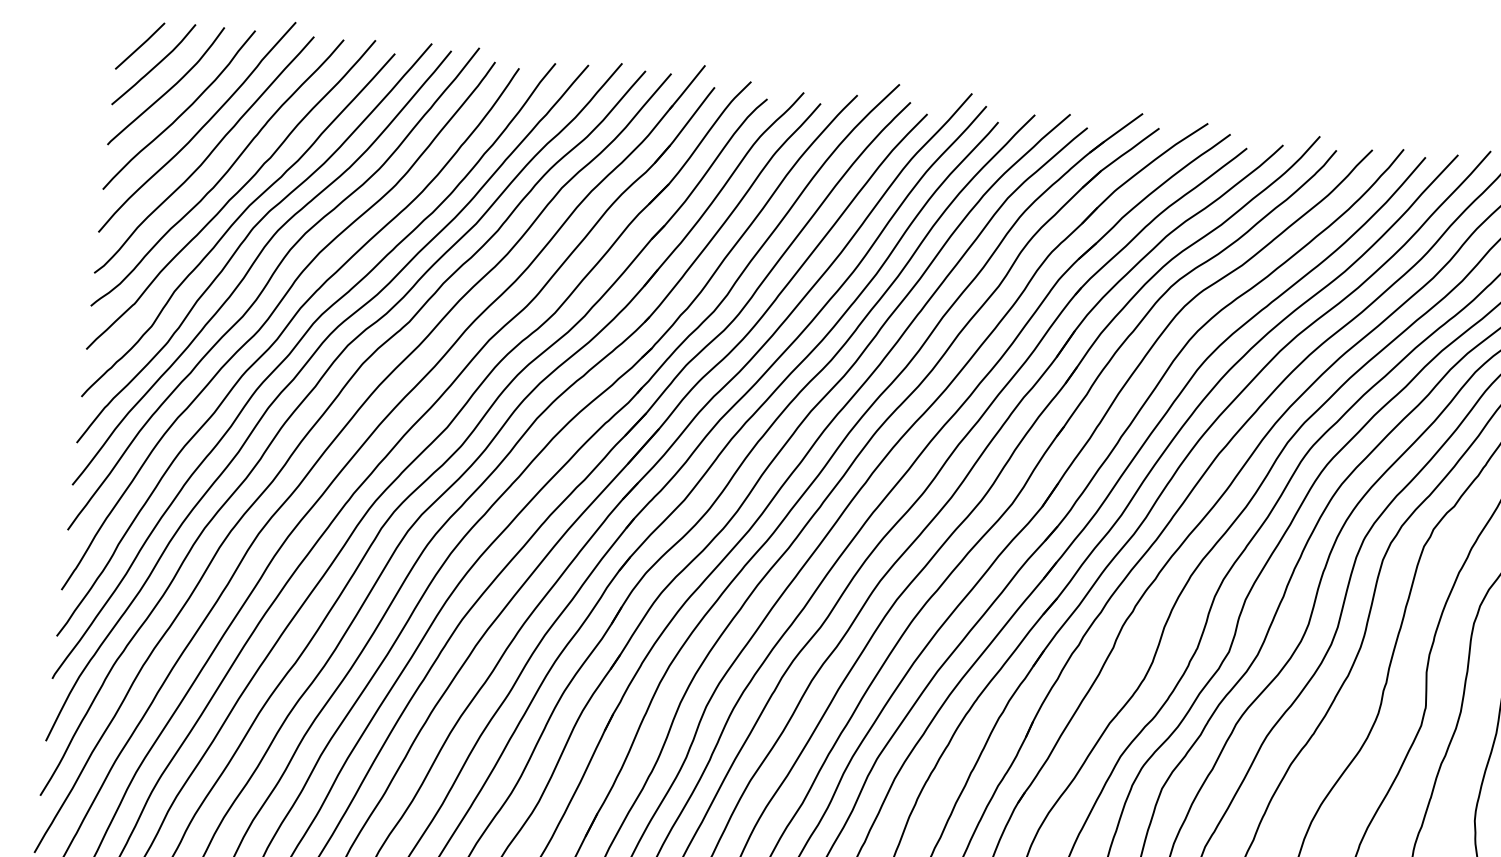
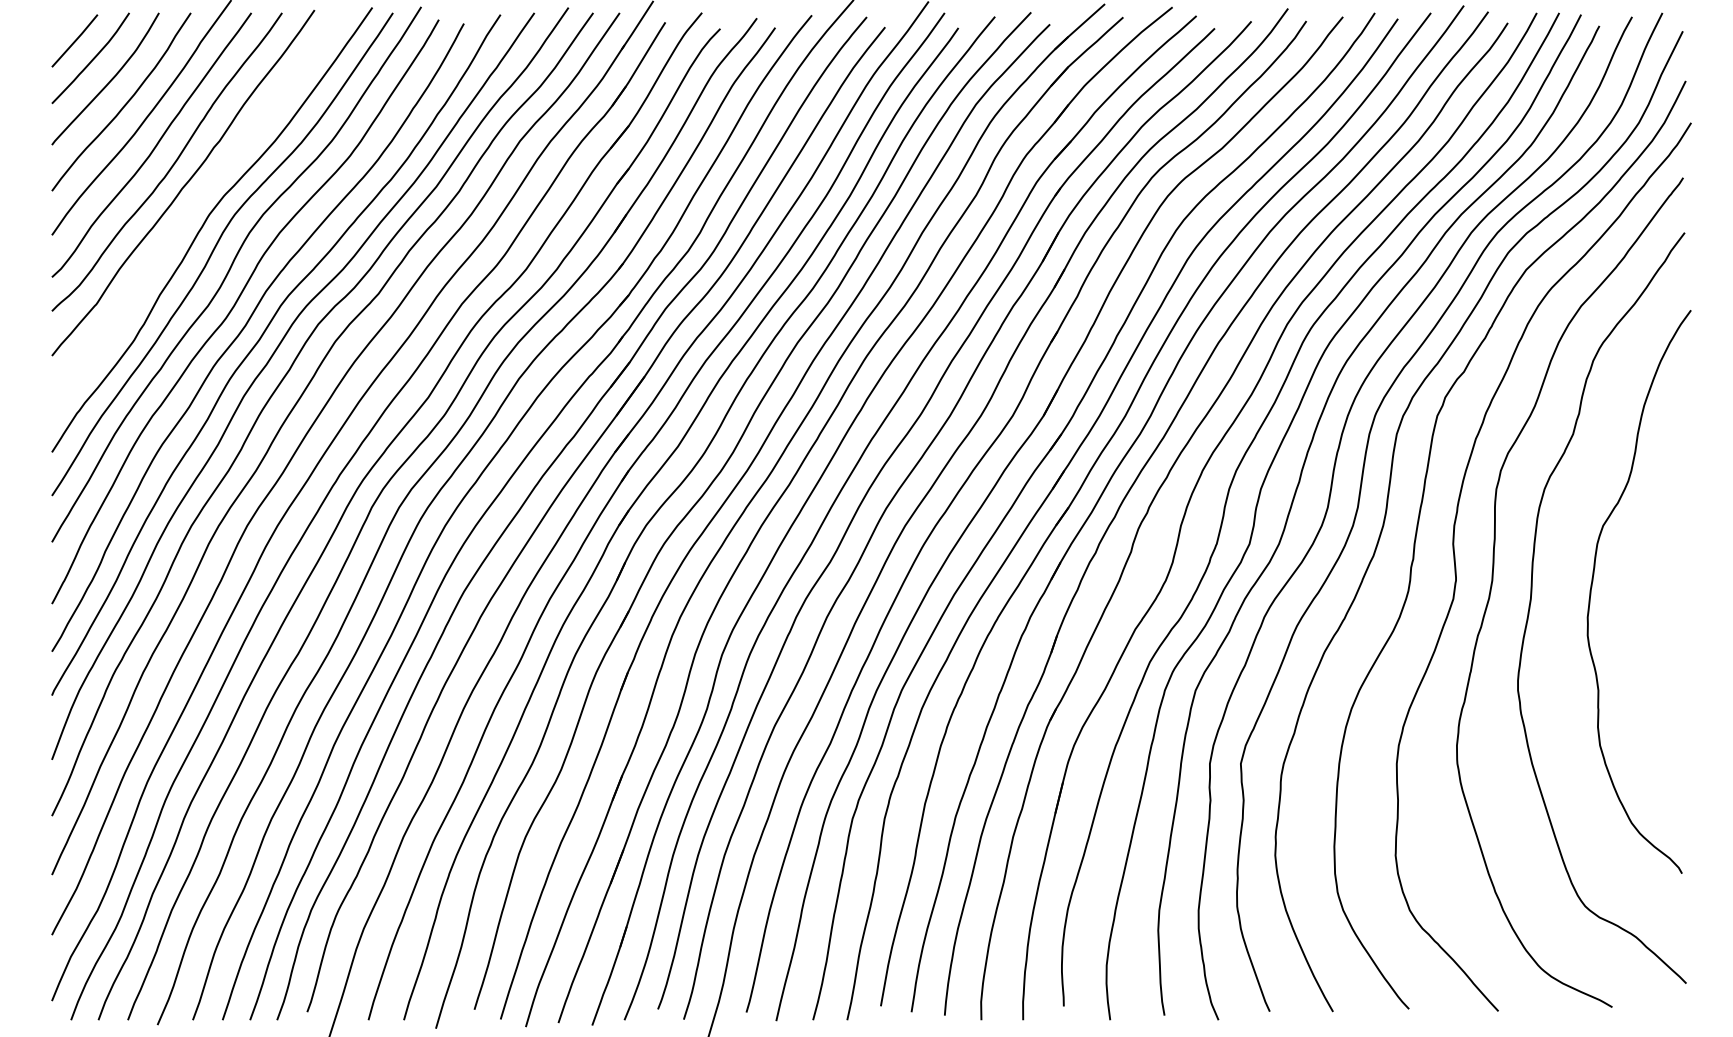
curve: (236, 222) -> (191, 210), removed

